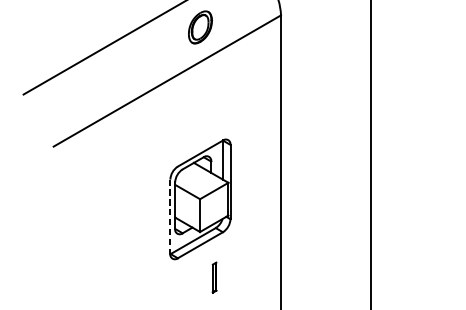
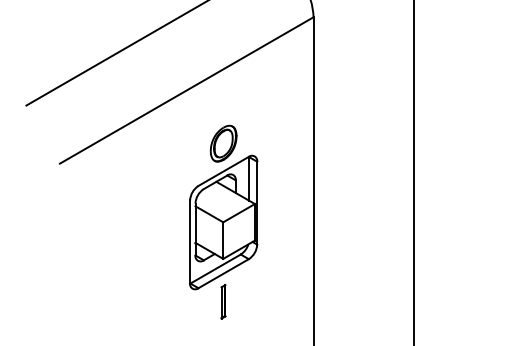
part: (200, 27) -> (223, 143), moved
line: (170, 217) -> (190, 242), dashed -> solid
part: (214, 277) -> (223, 301), moved

